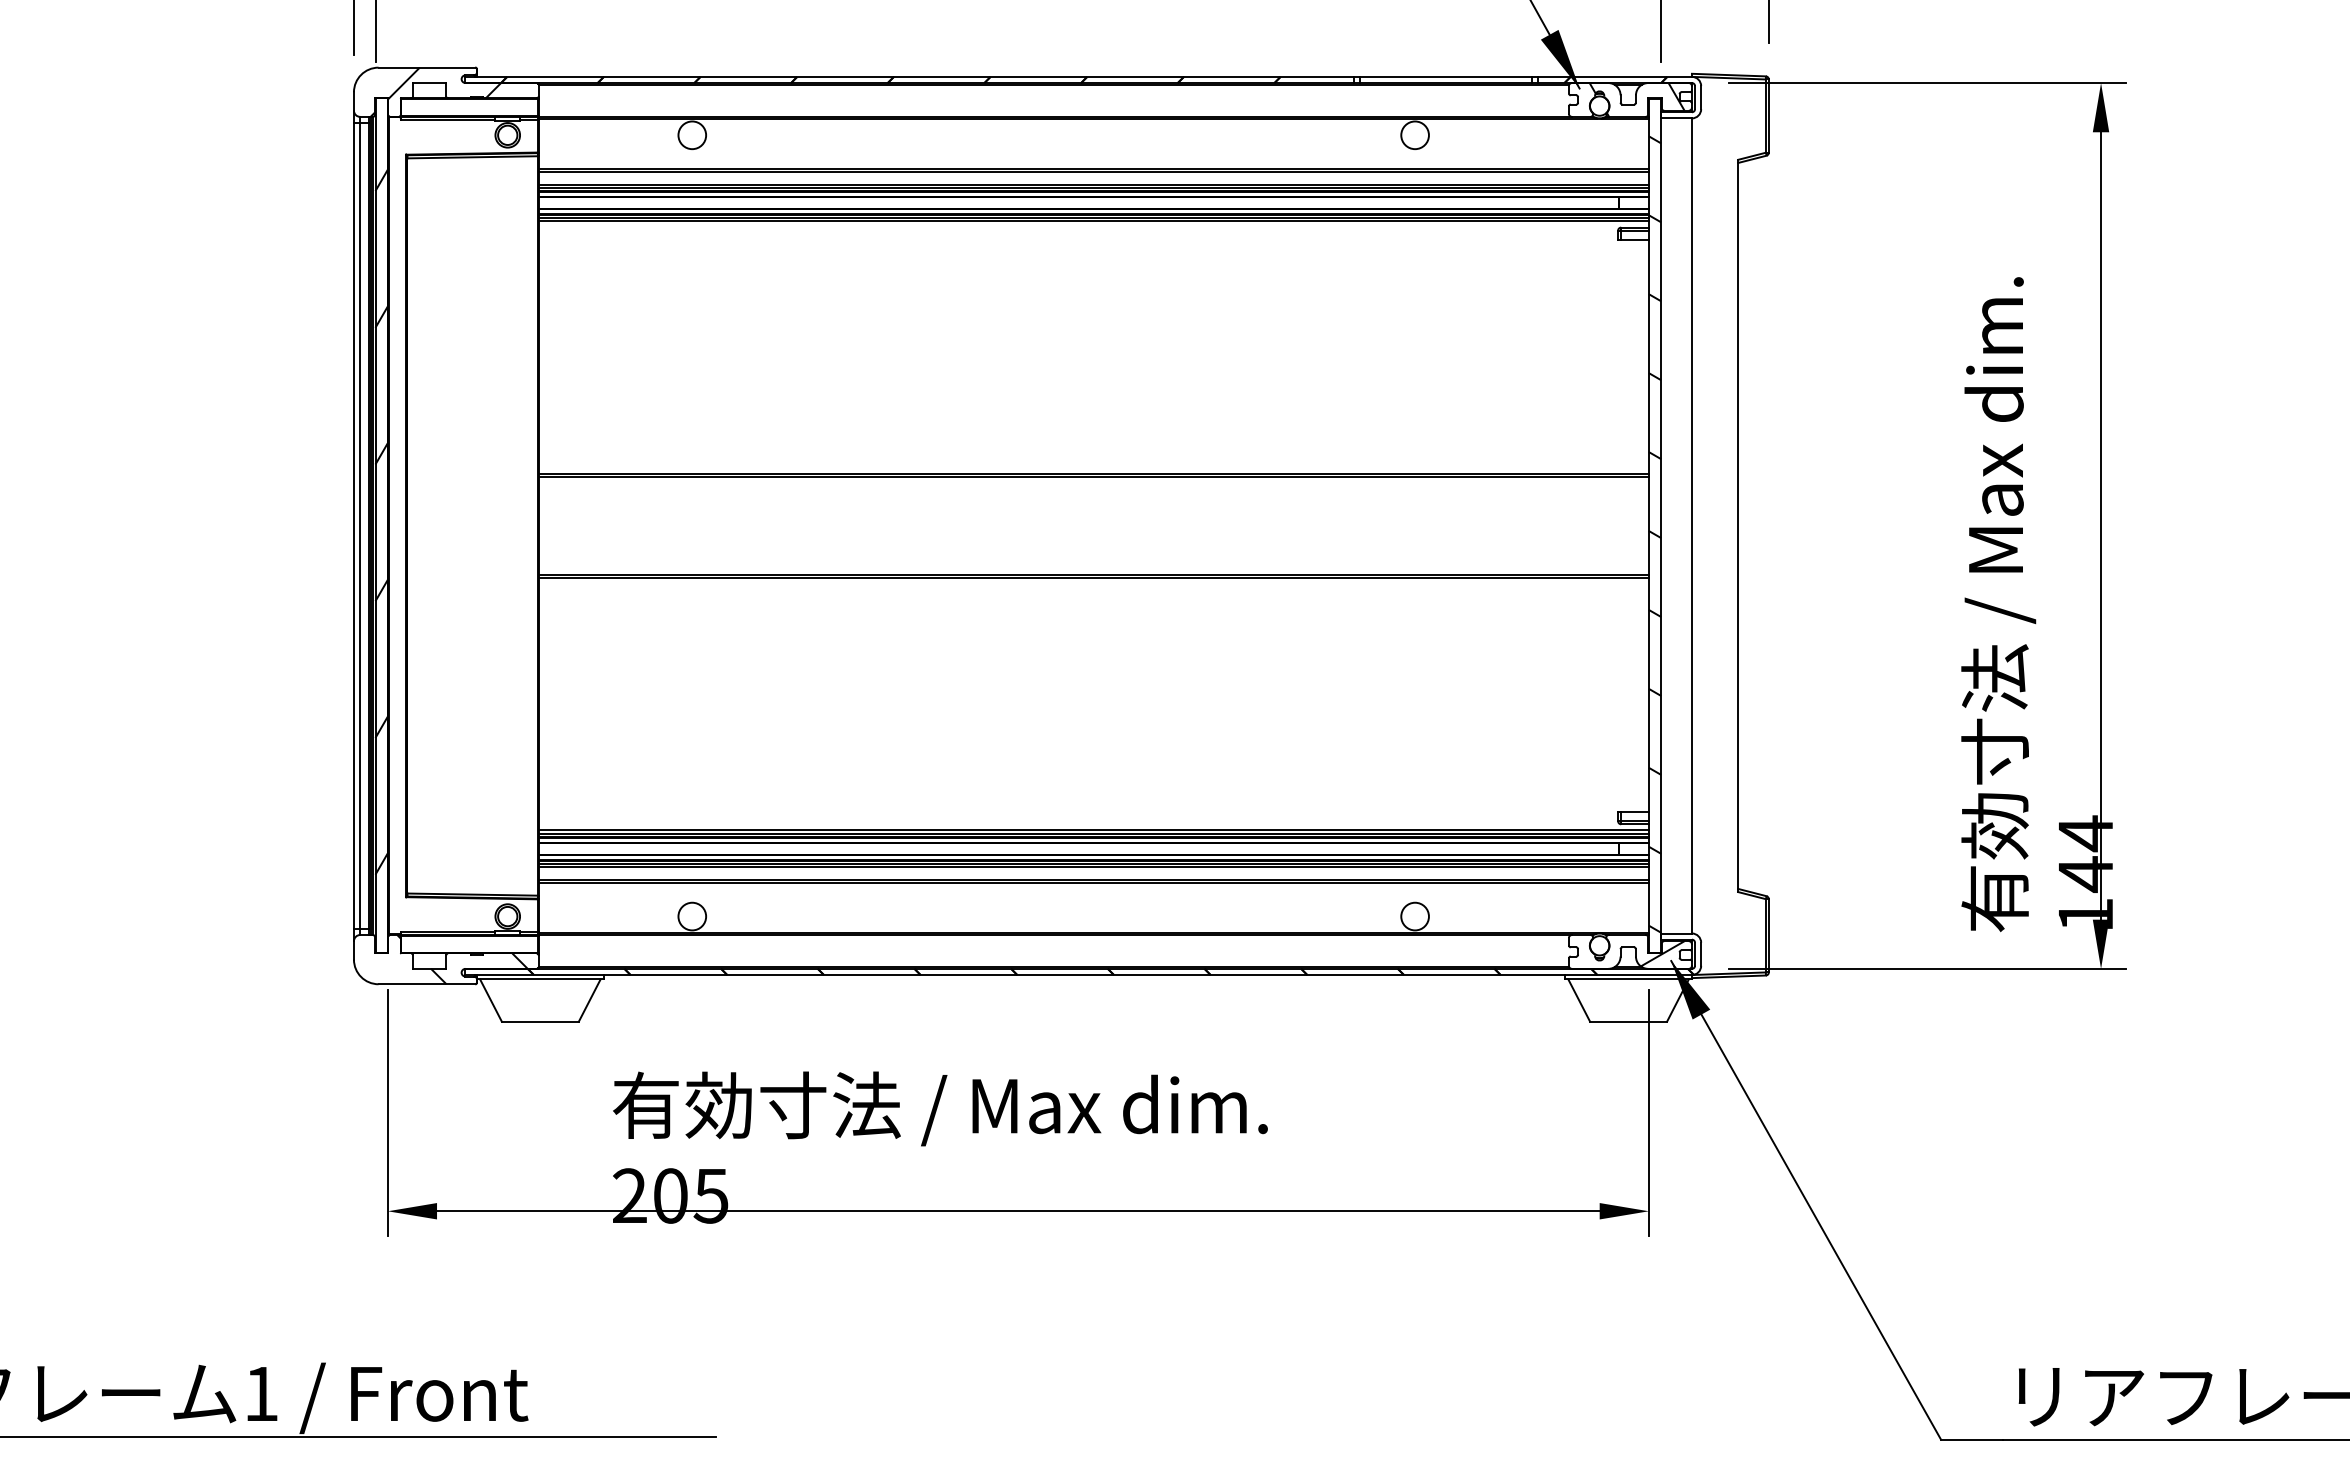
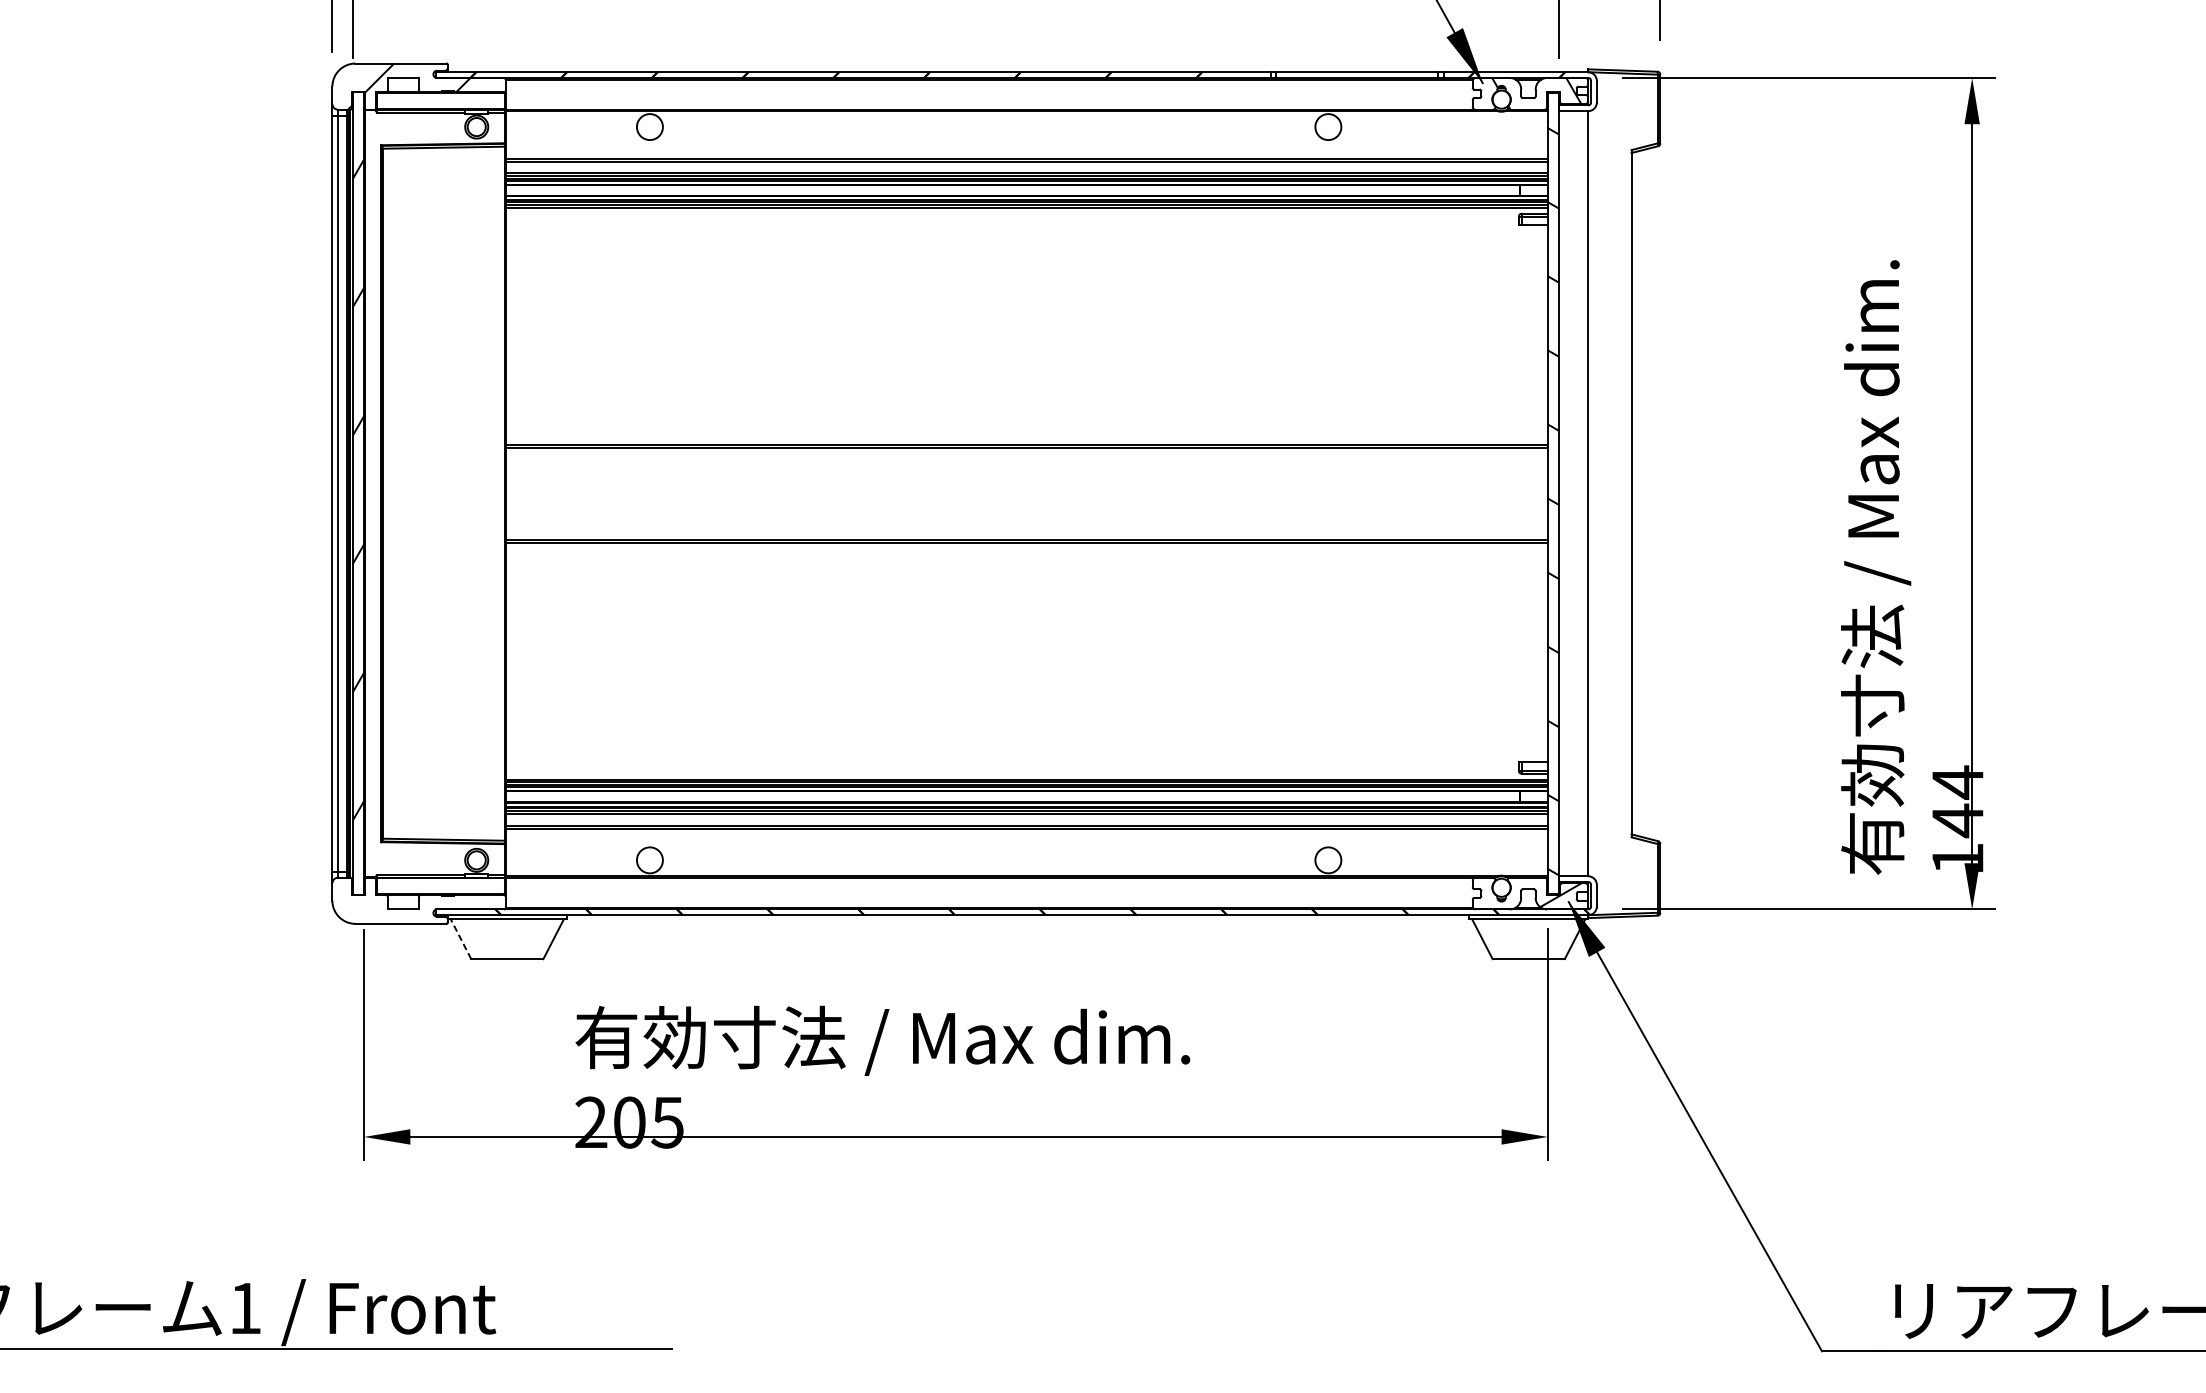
hatch: (462, 959) -> (434, 900), removed
line: (491, 1000) -> (461, 939), solid -> dashed

